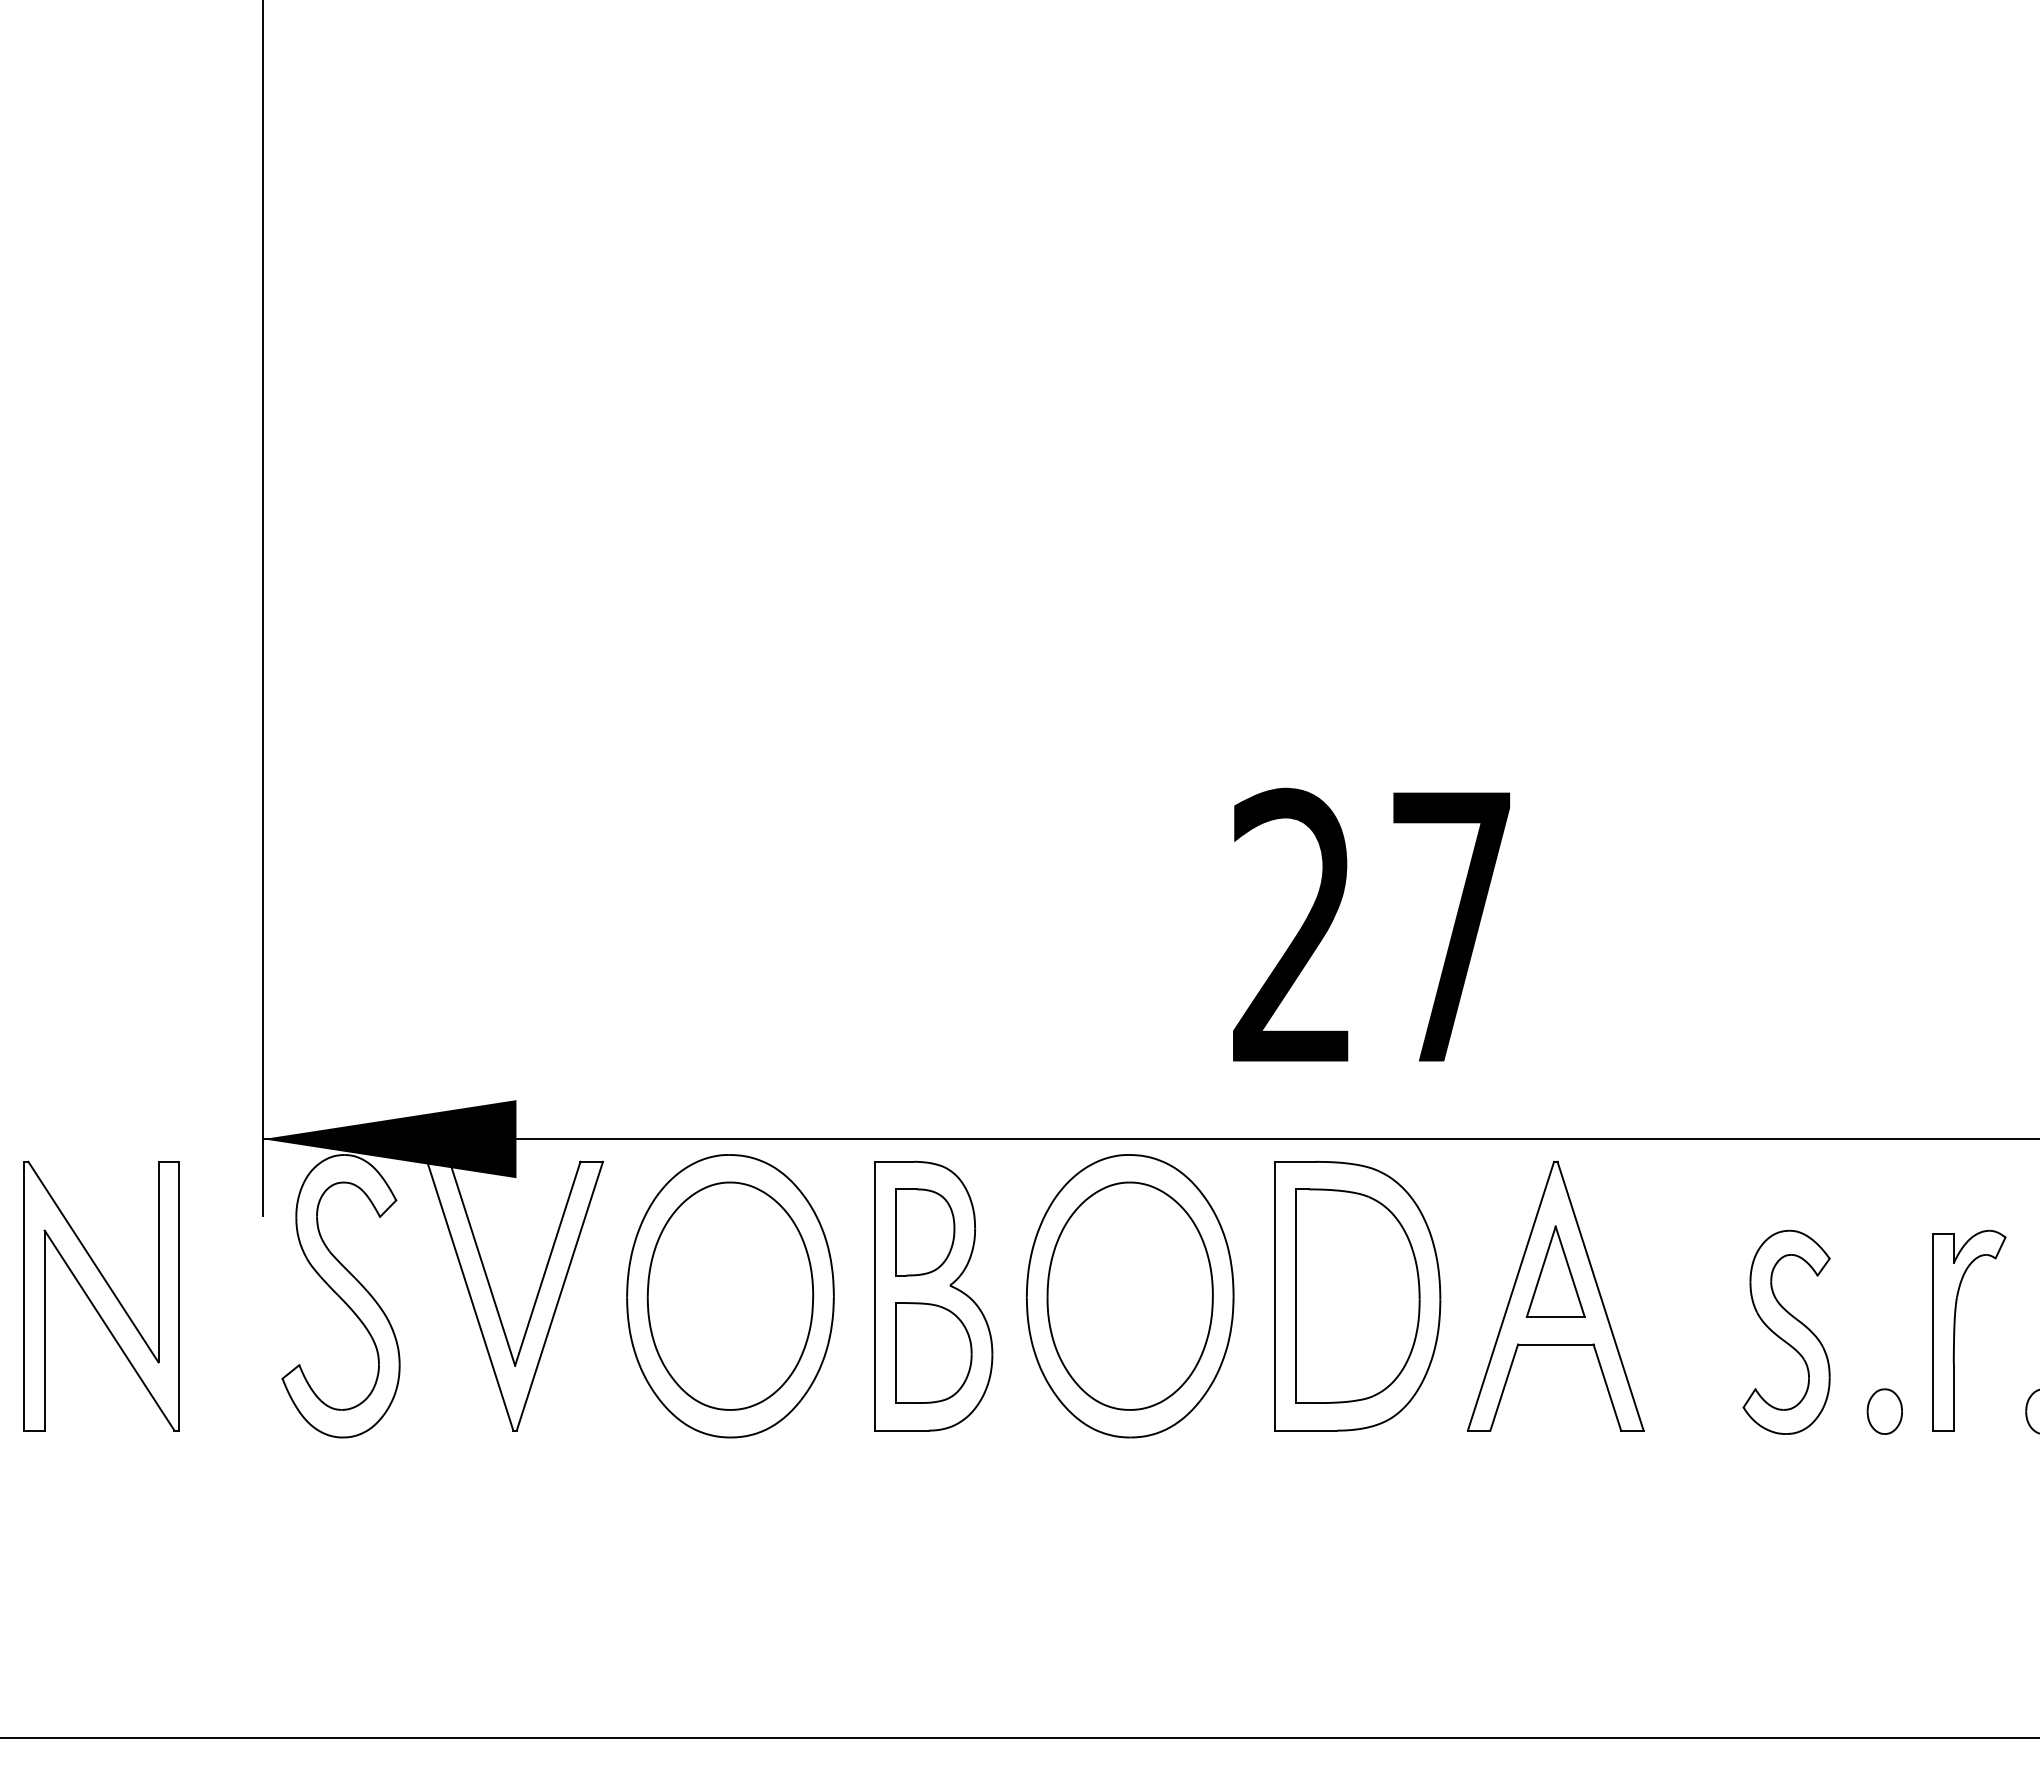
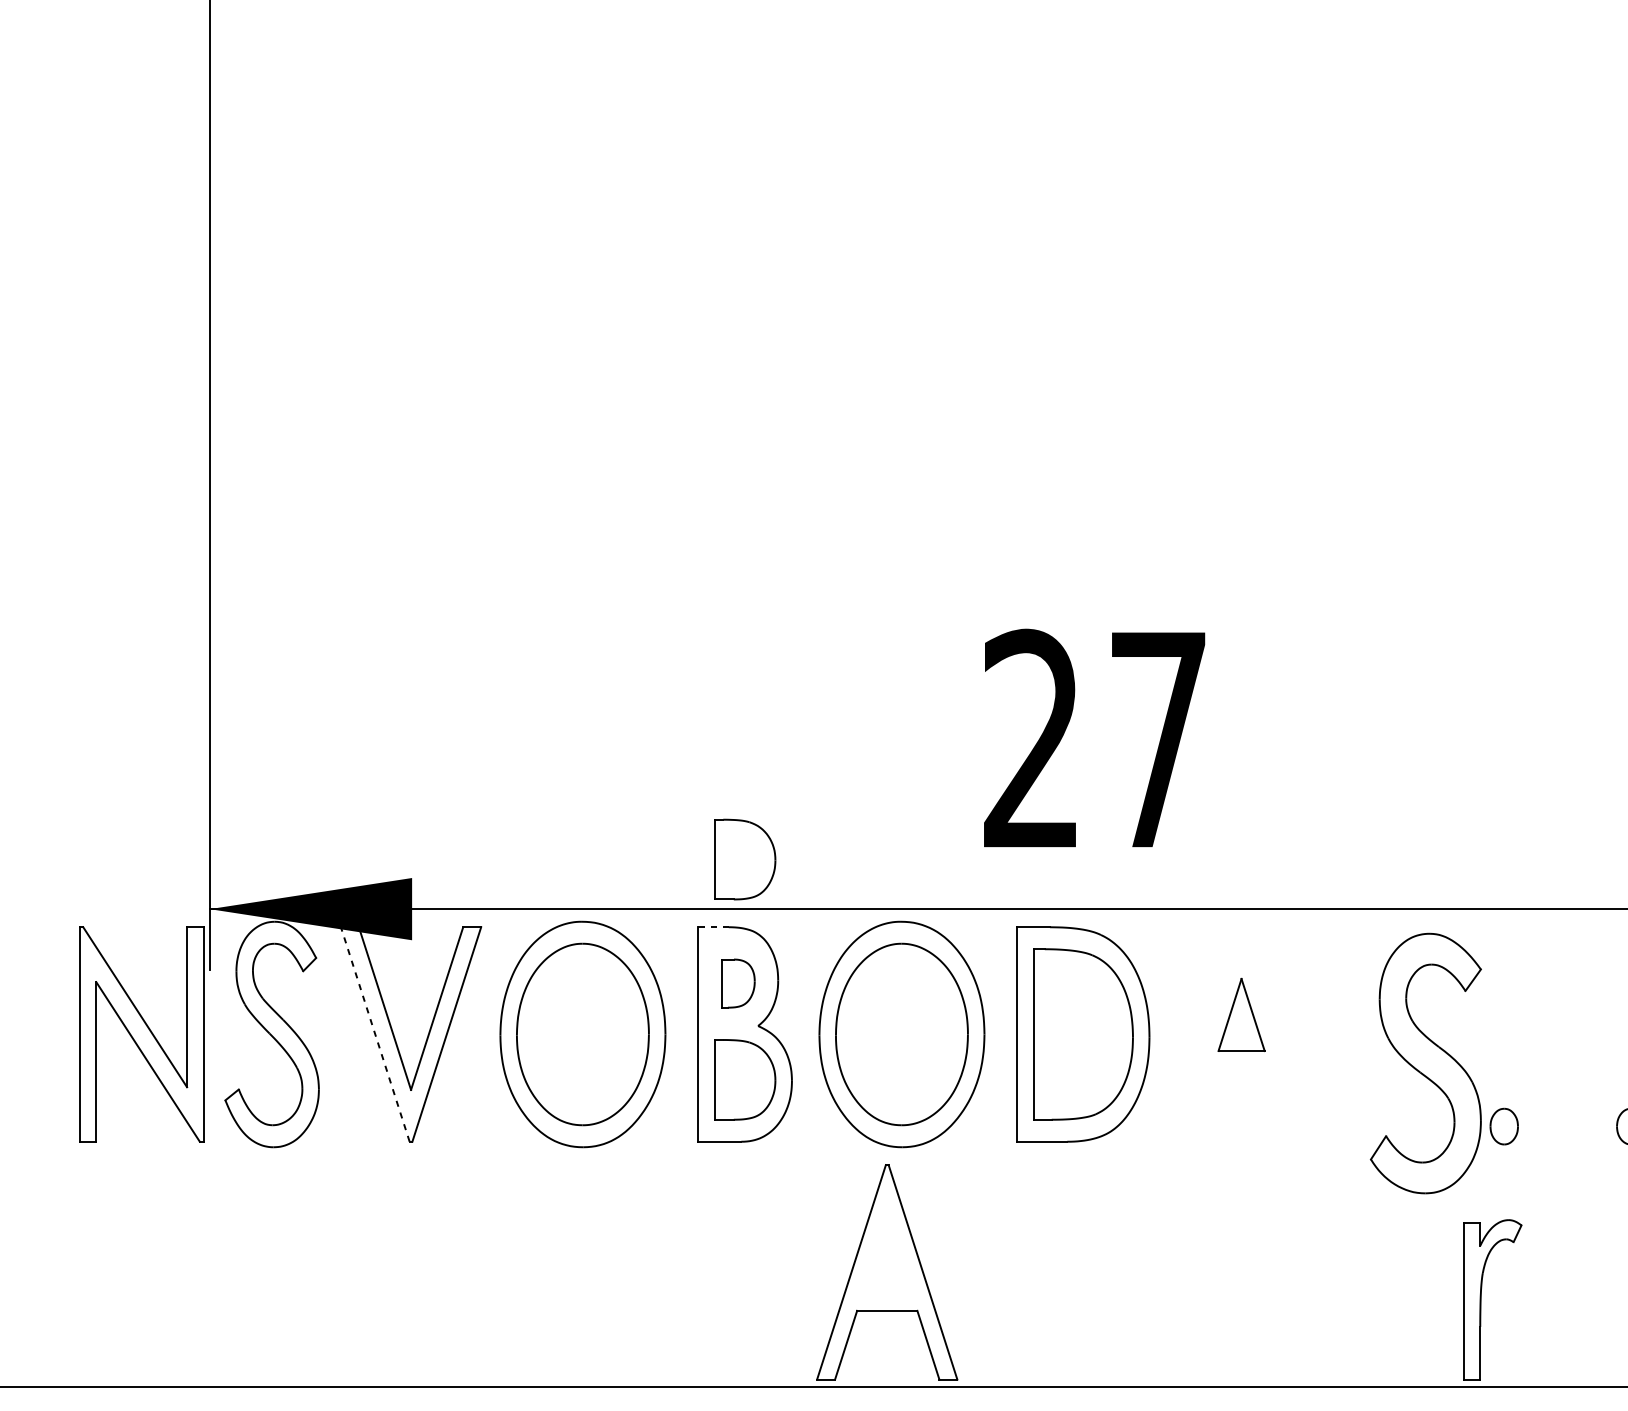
part: (933, 1076) -> (744, 859), added
line: (894, 1161) -> (713, 926), solid -> dashed
part: (925, 1232) -> (738, 983), size x0.7
part: (101, 1295) -> (141, 1033), moved
line: (470, 1295) -> (375, 1033), solid -> dashed
part: (1555, 1295) -> (887, 1271), moved
part: (1955, 1330) -> (1481, 1299), moved
part: (1786, 1331) -> (1425, 1062), size x1.6

